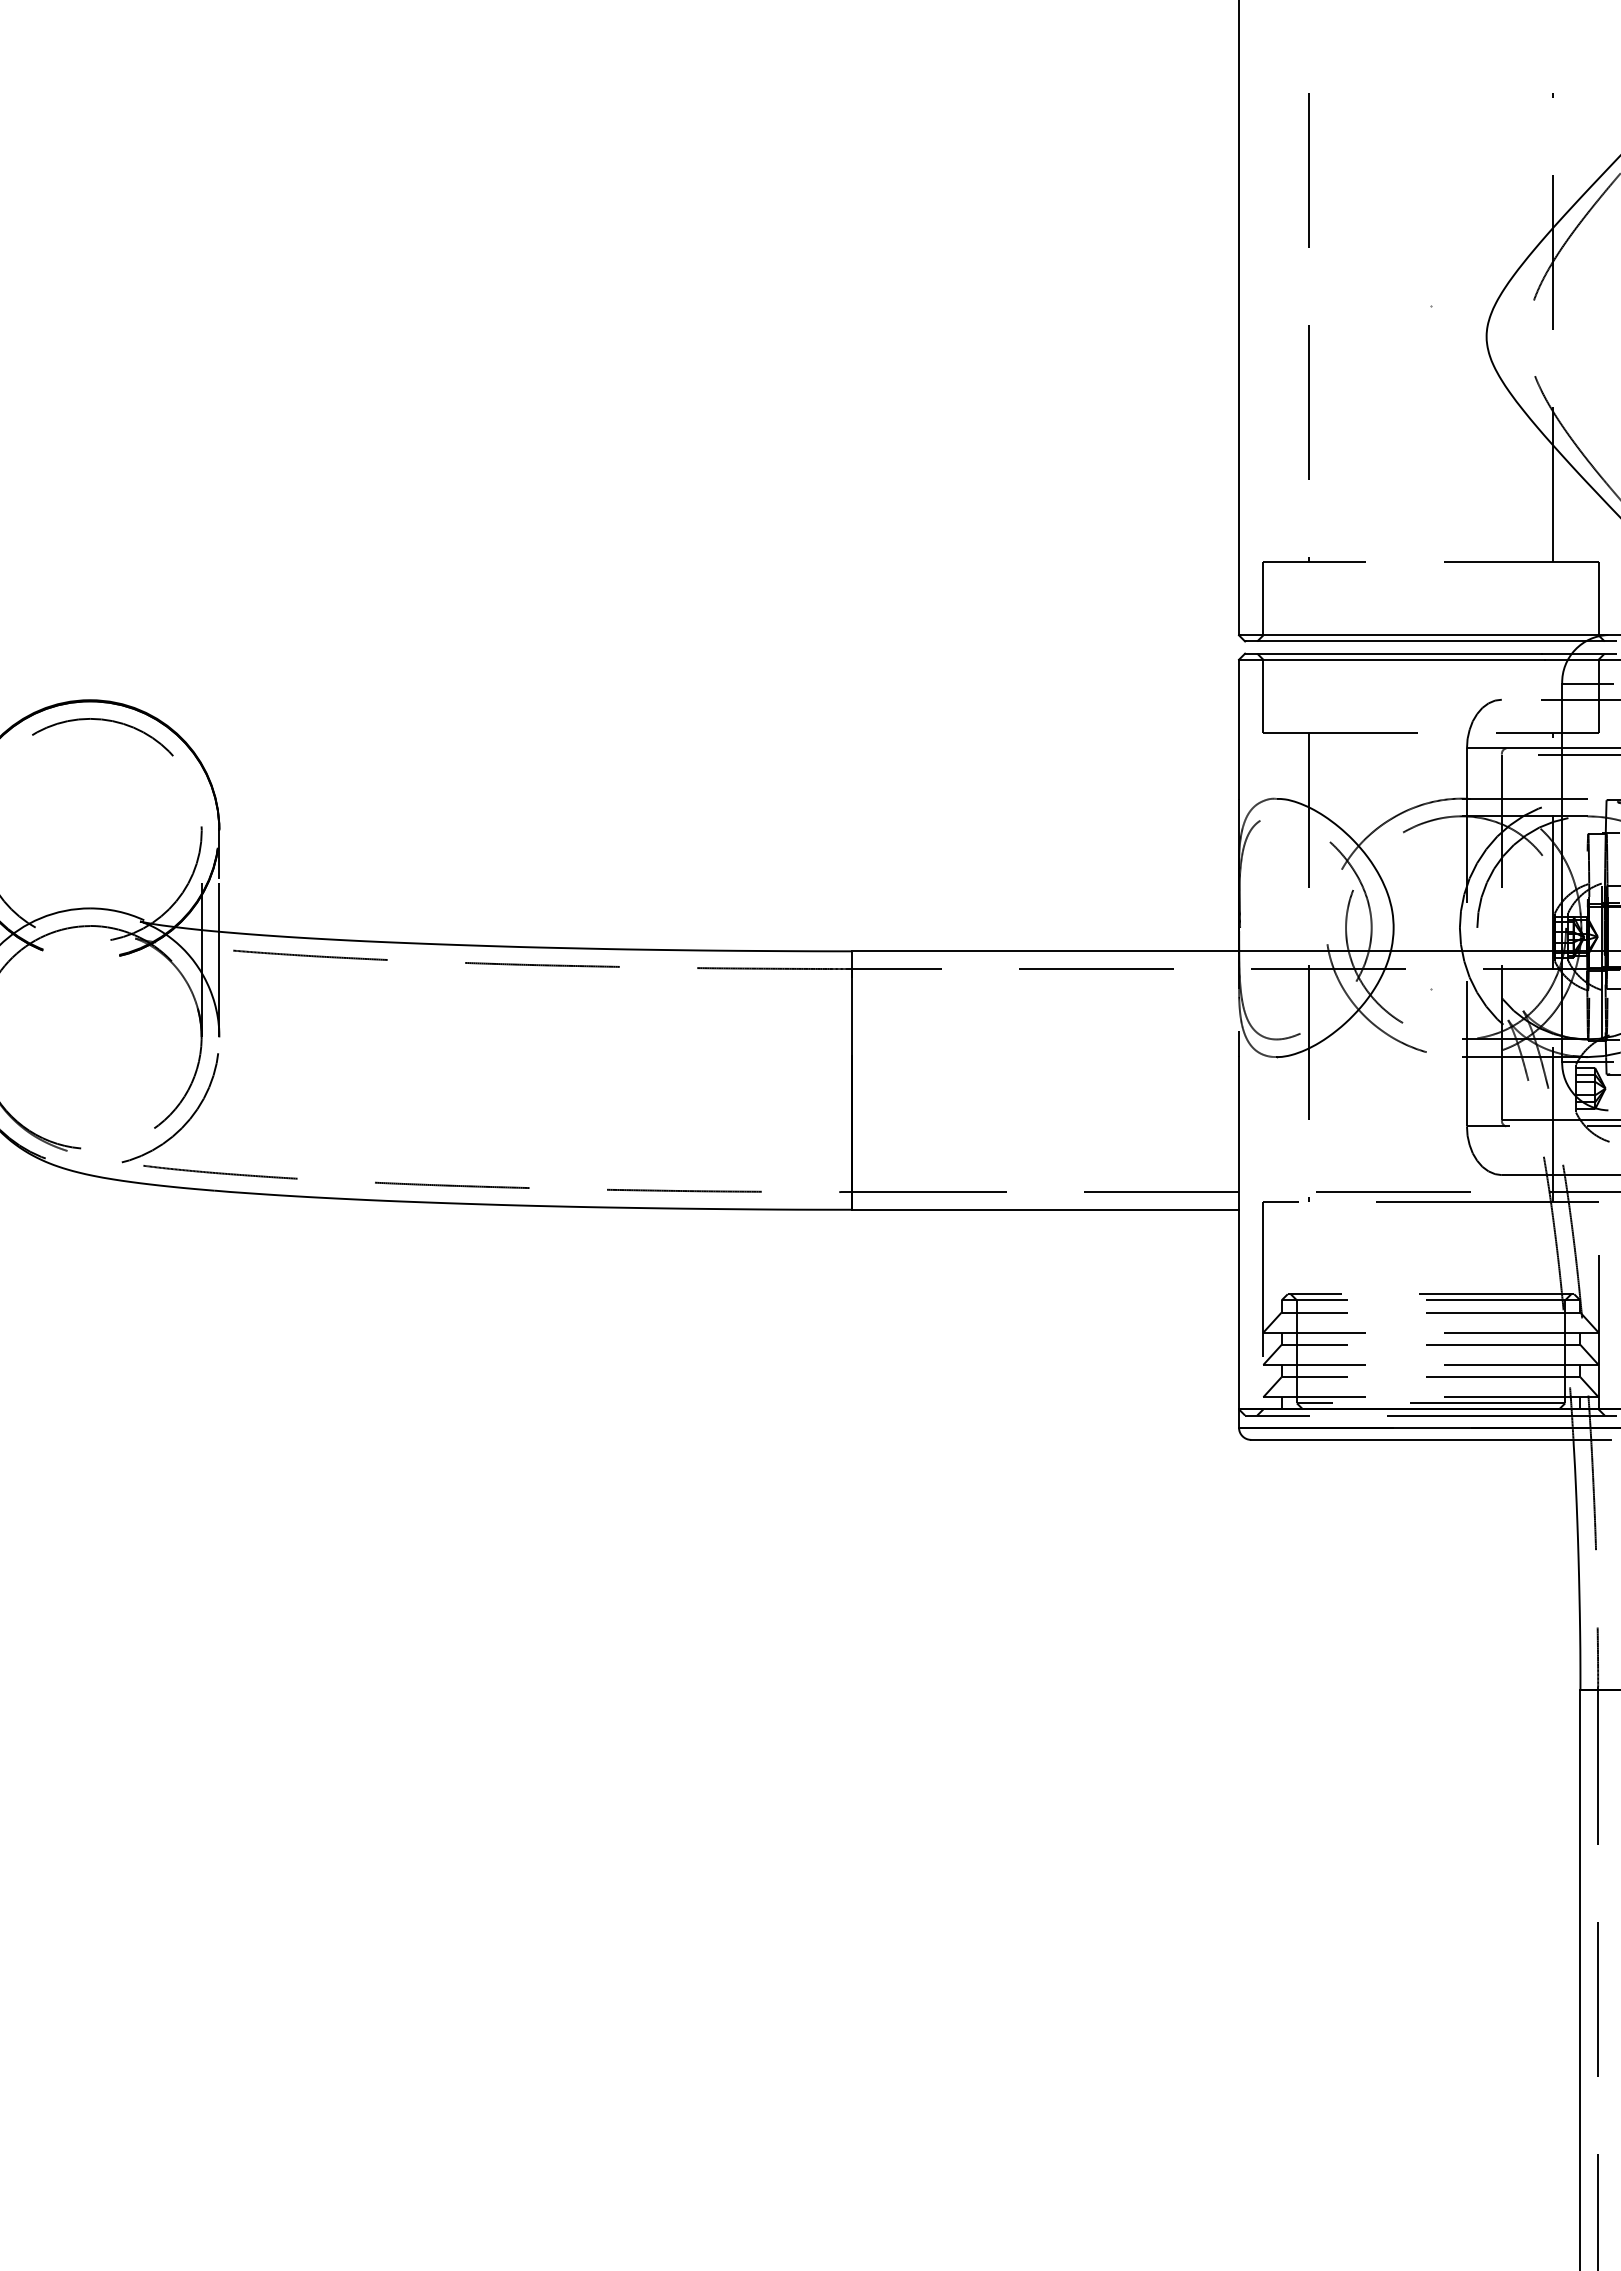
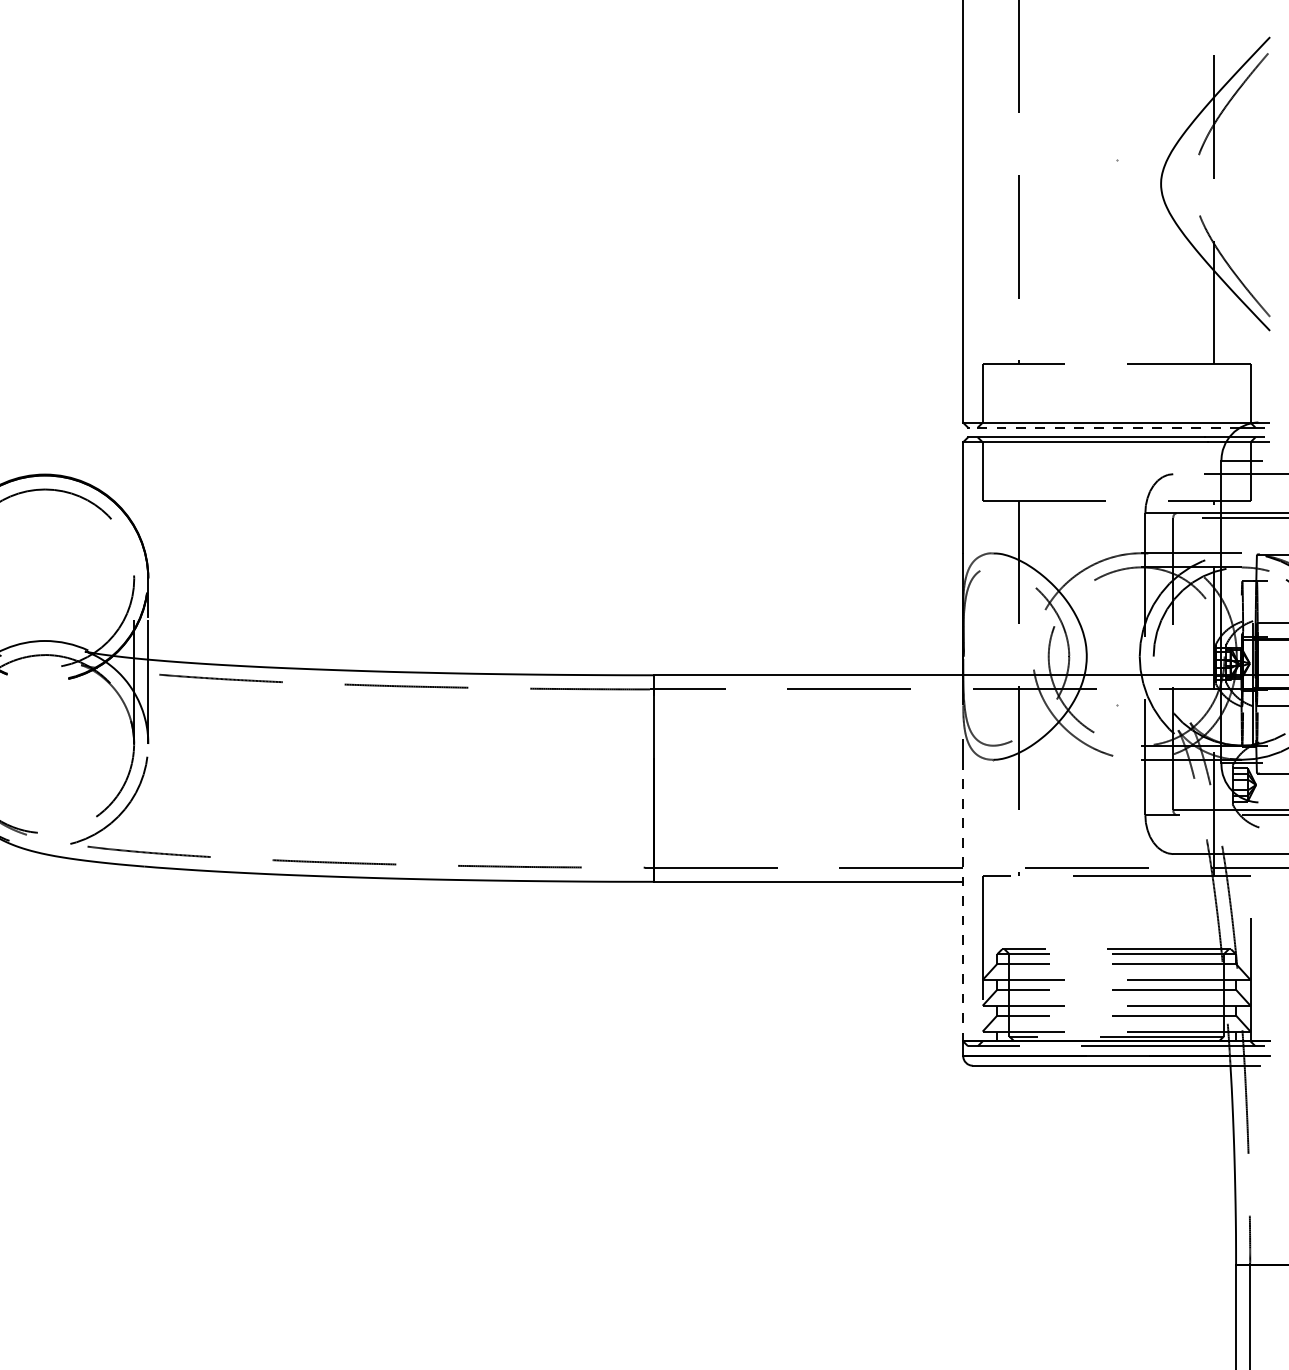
line: (1415, 641) -> (1104, 427), solid -> dashed
line: (1239, 1233) -> (963, 900), solid -> dashed

